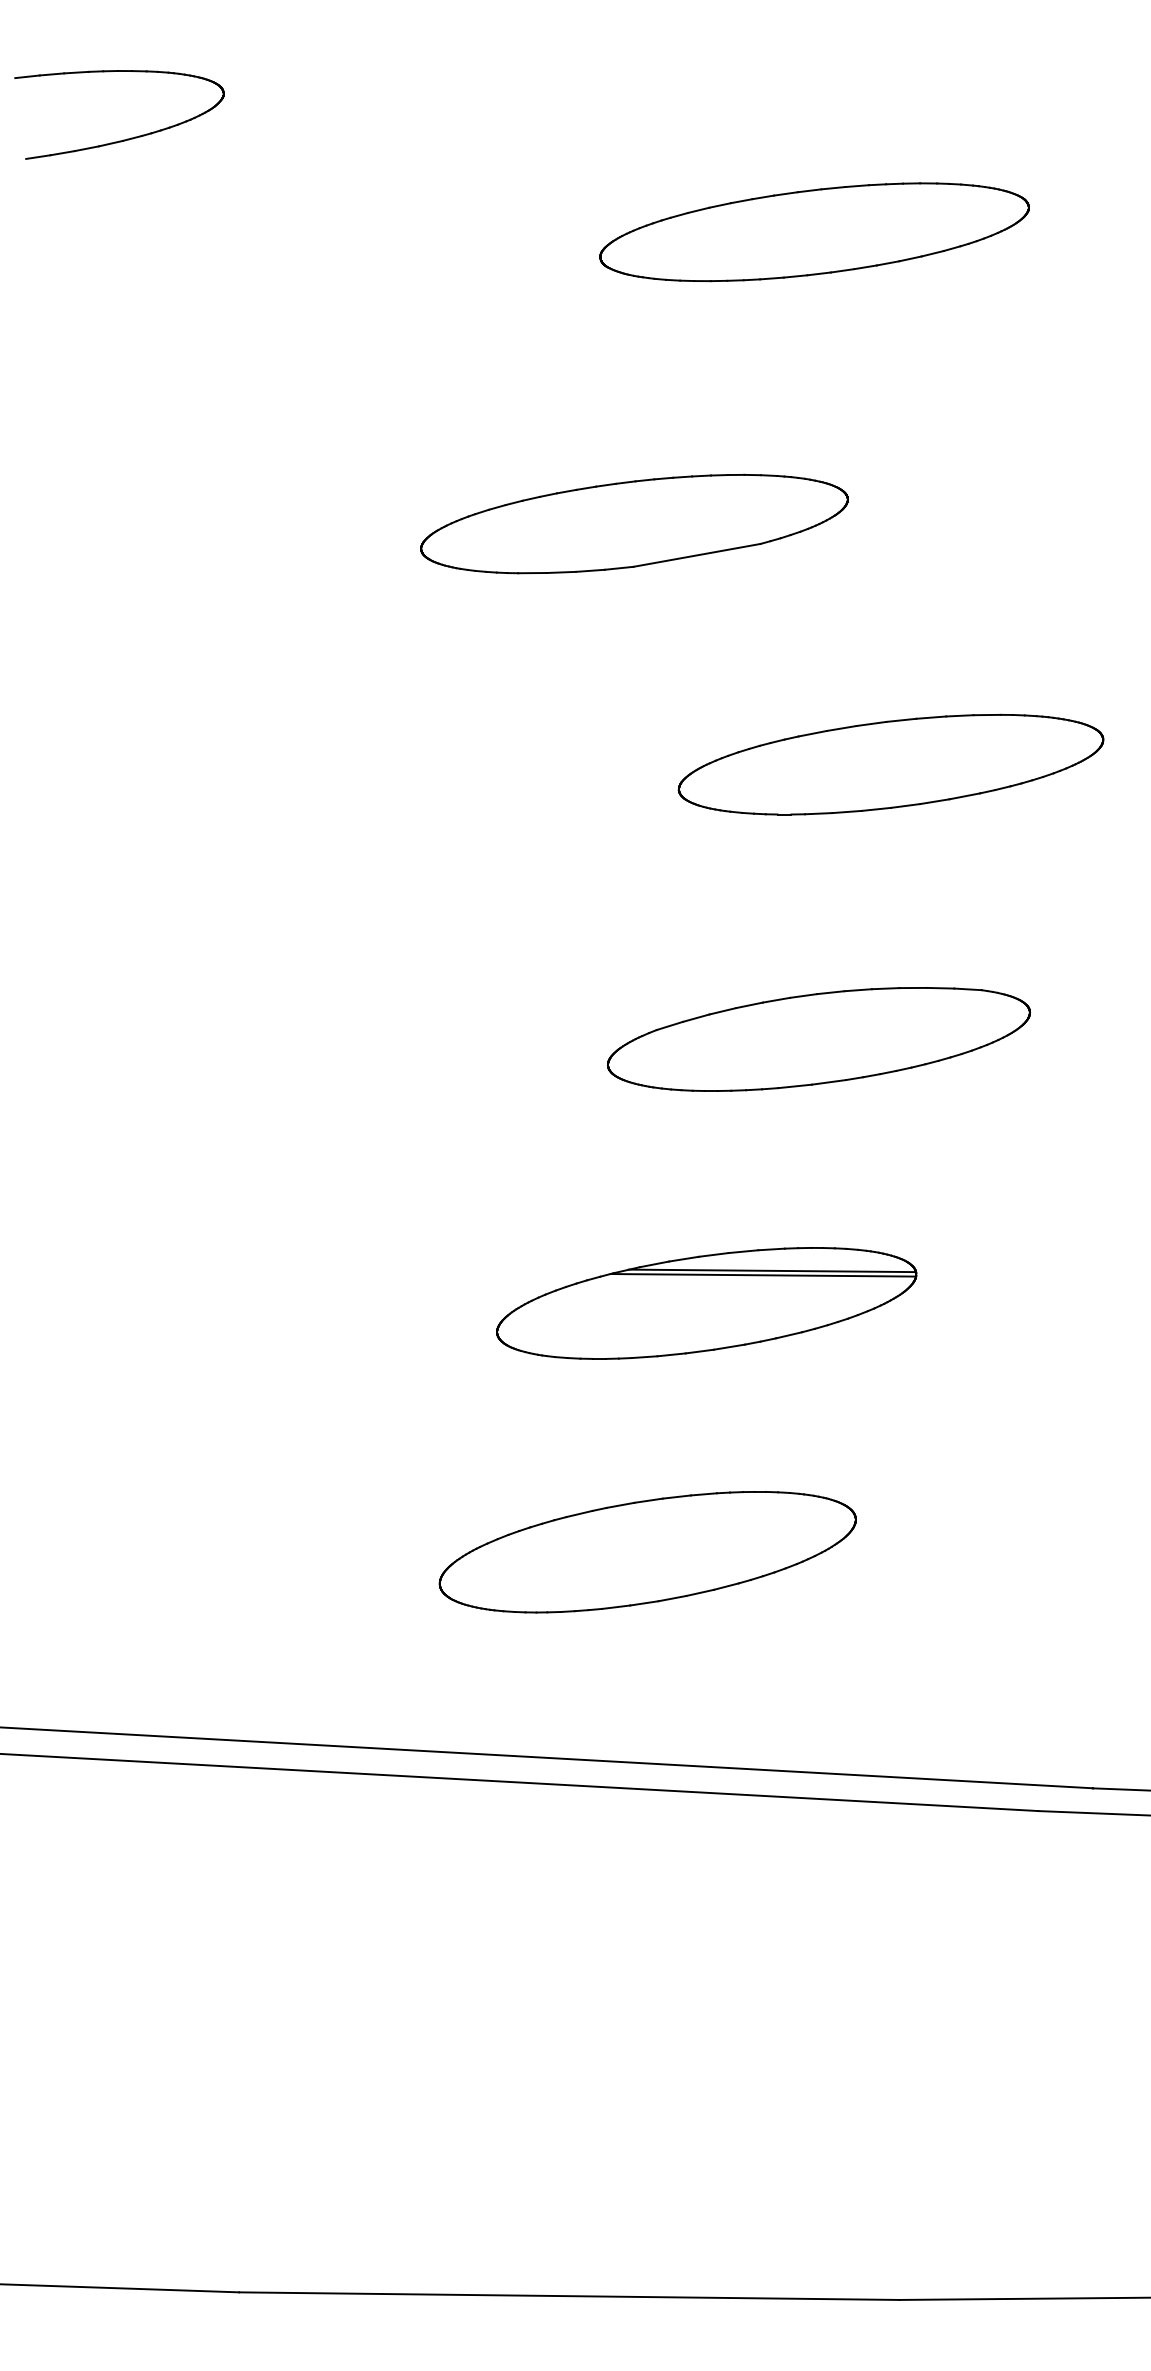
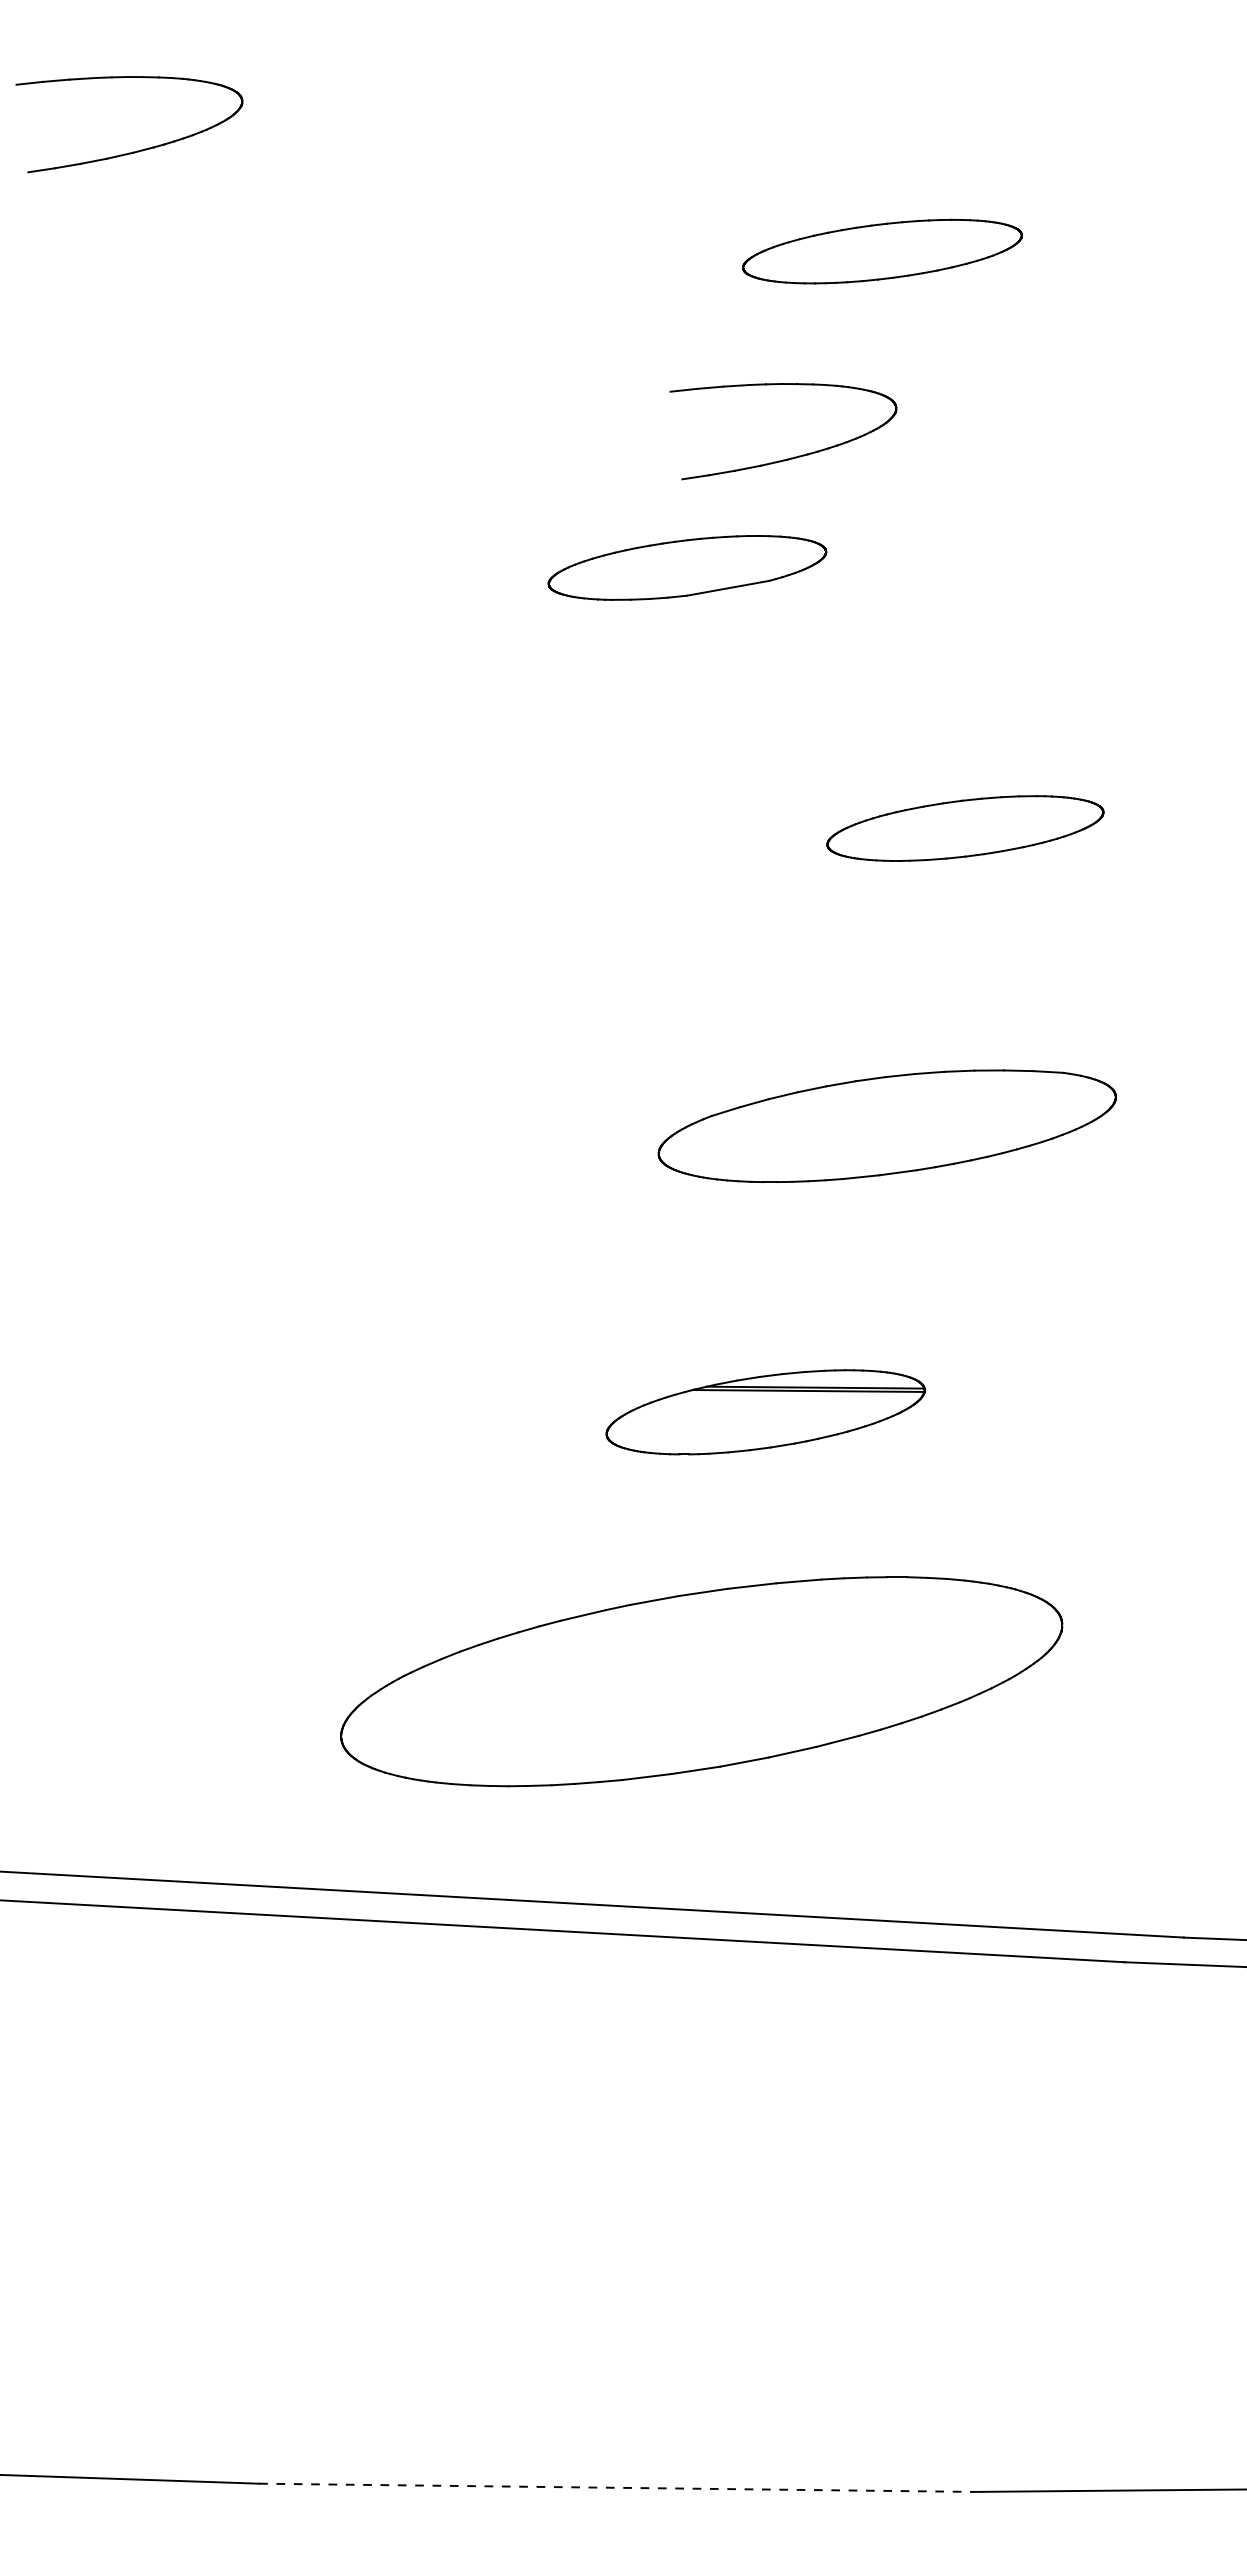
part: (814, 232) -> (882, 251), size x0.6
part: (725, 423) -> (786, 458), added
part: (634, 523) -> (687, 567), size x0.6
part: (891, 764) -> (965, 828), size x0.6
part: (706, 1303) -> (765, 1412), size x0.7
part: (647, 1551) -> (701, 1681), size x1.6
line: (569, 2295) -> (616, 2487), solid -> dashed

